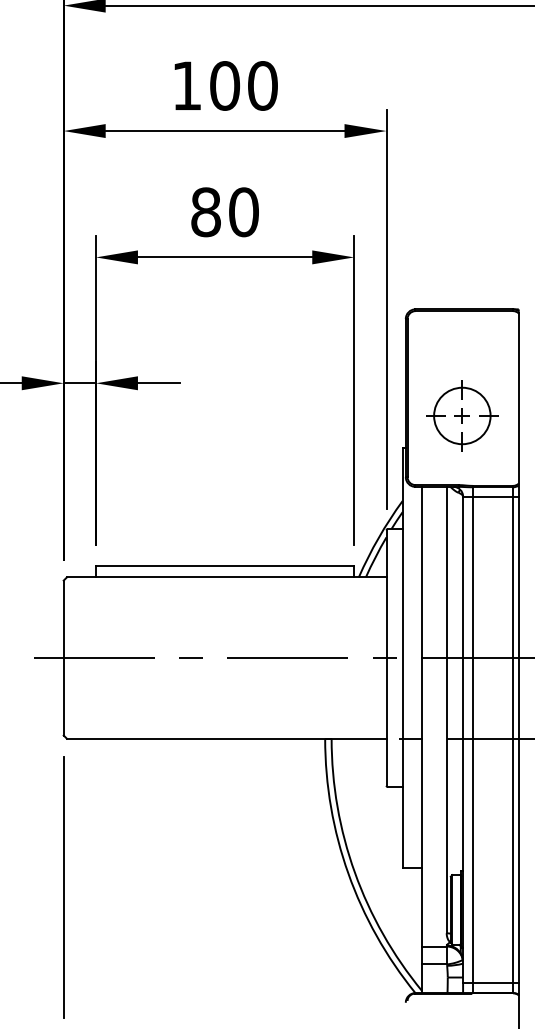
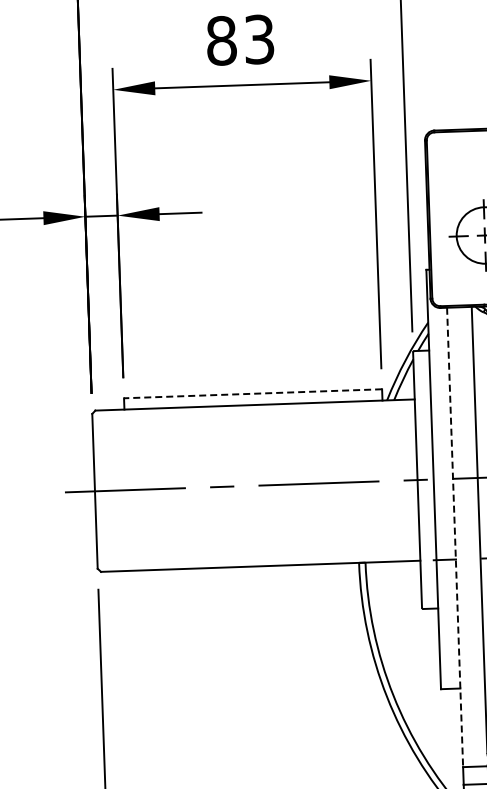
text: (243, 212) -> (259, 39), 80 -> 83
line: (224, 566) -> (252, 394), solid -> dashed
line: (422, 716) -> (455, 537), solid -> dashed

